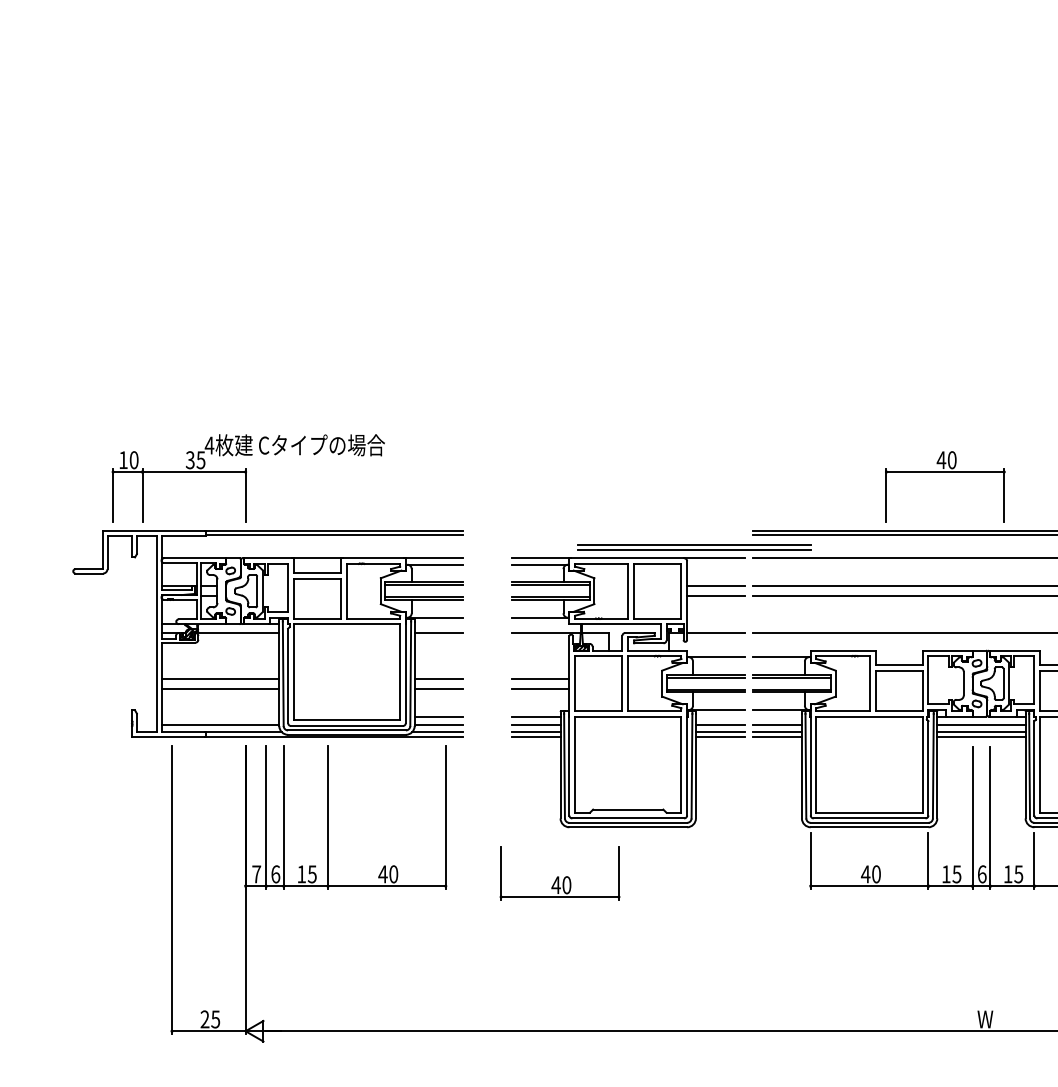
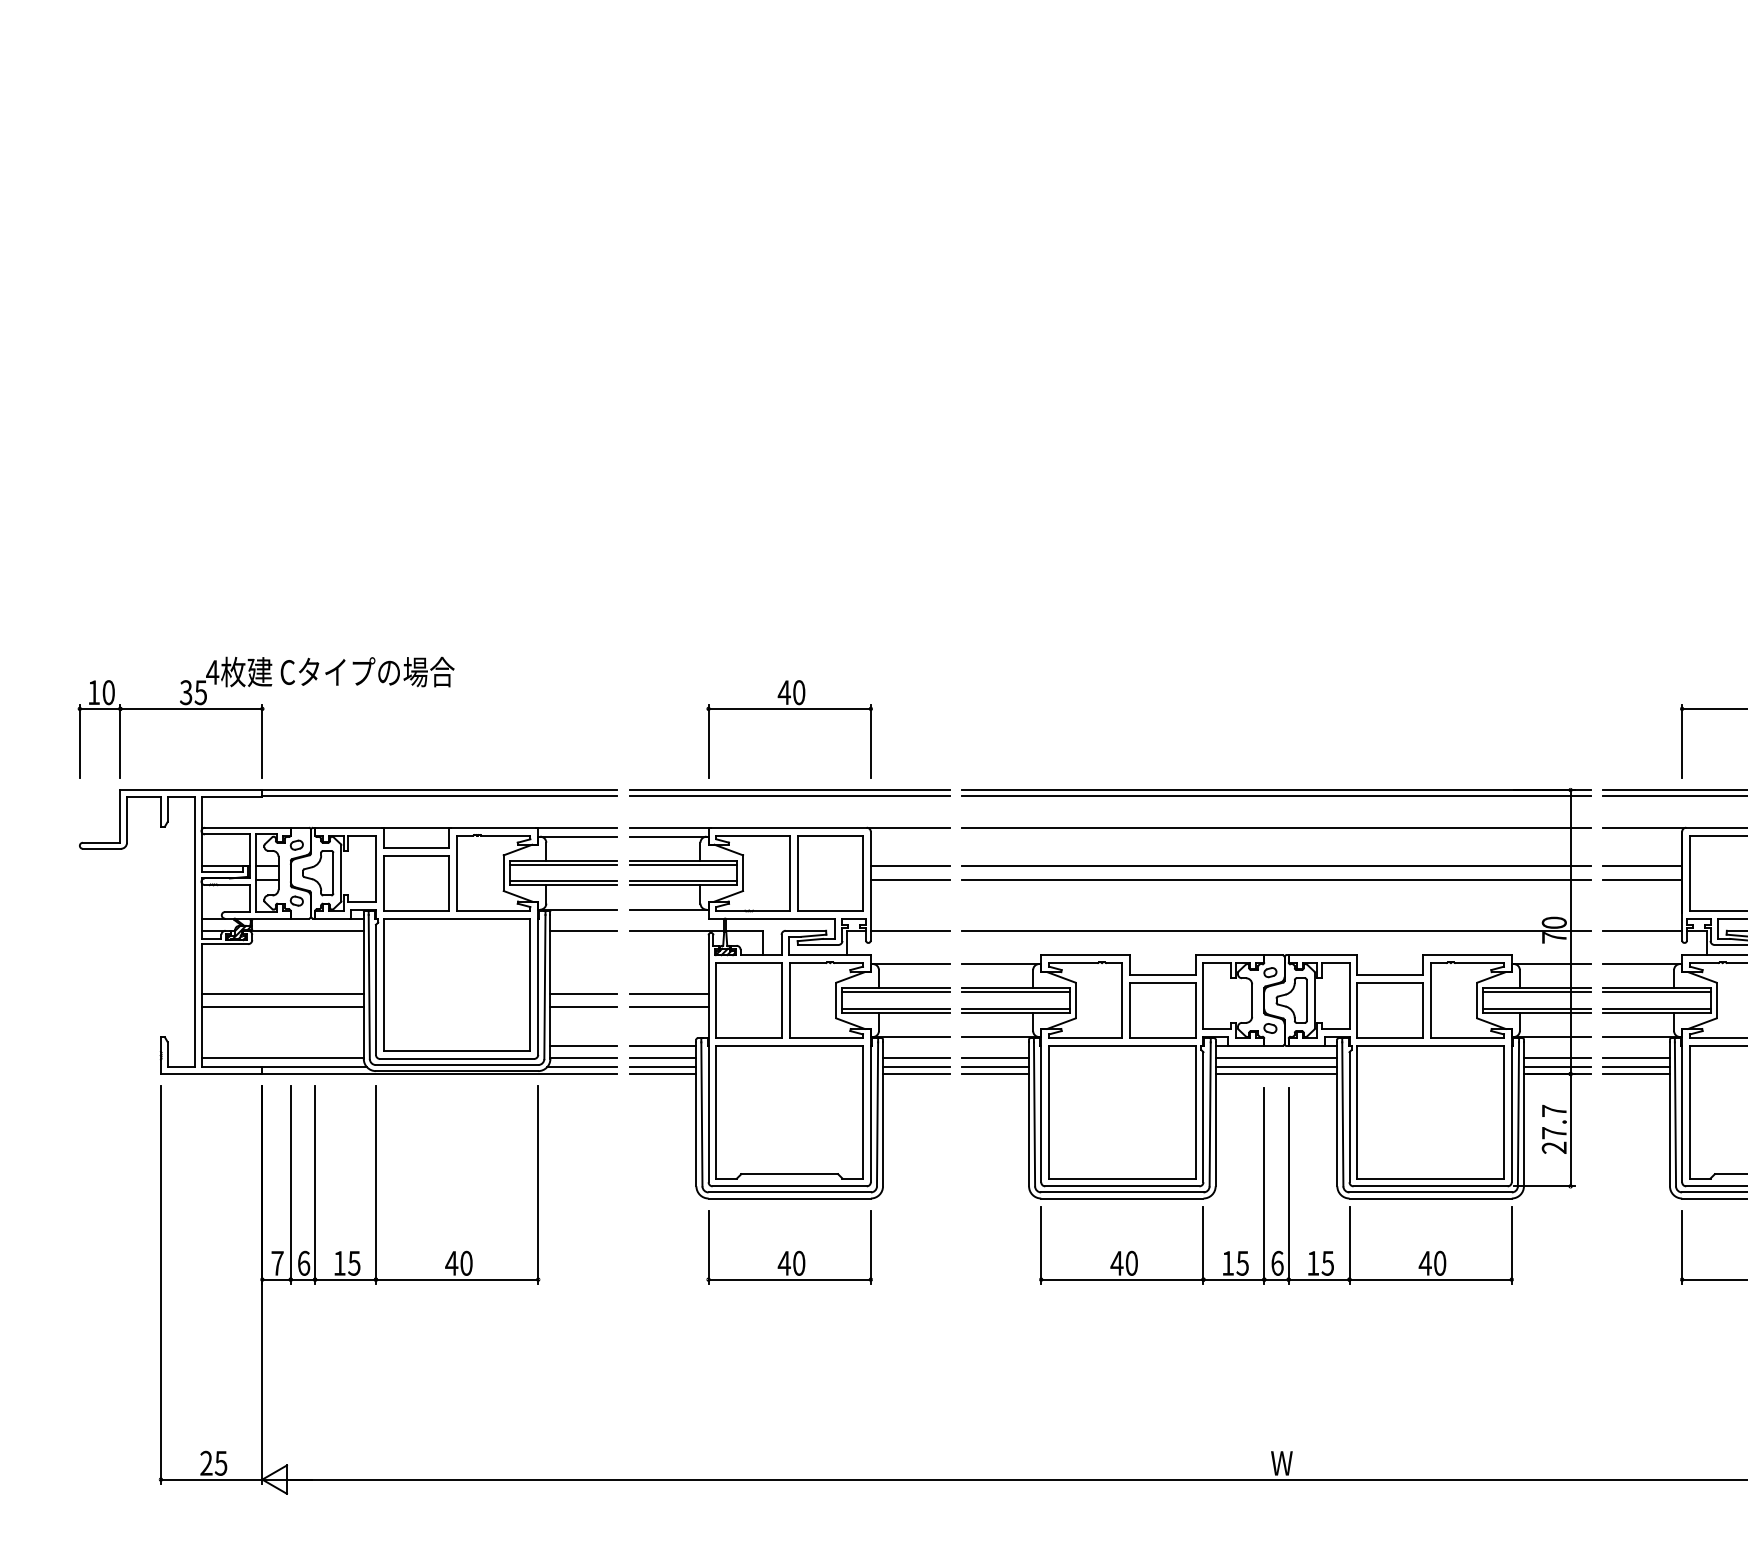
part: (945, 472) -> (789, 709), moved
part: (694, 547) -> (789, 792), moved
part: (268, 633) -> (348, 931), moved
part: (559, 873) -> (789, 1247), moved

